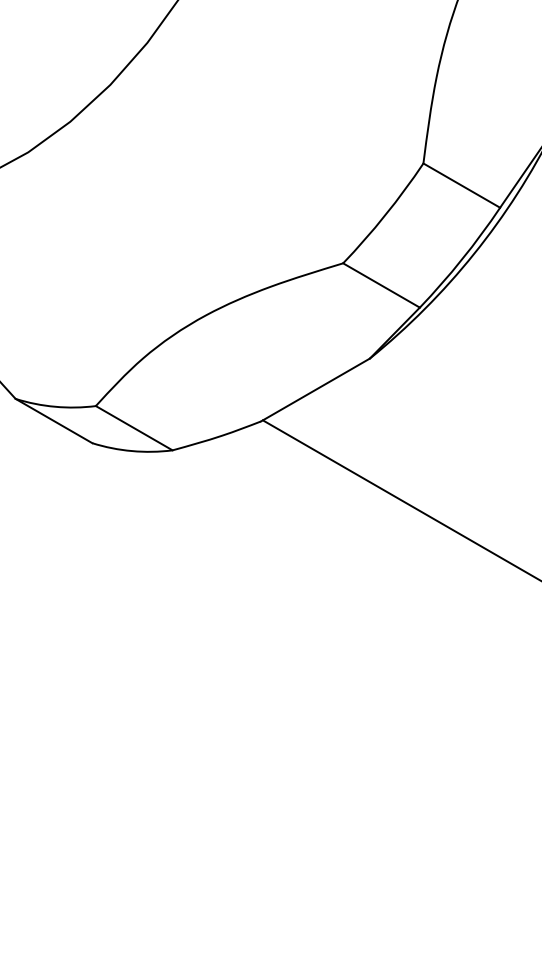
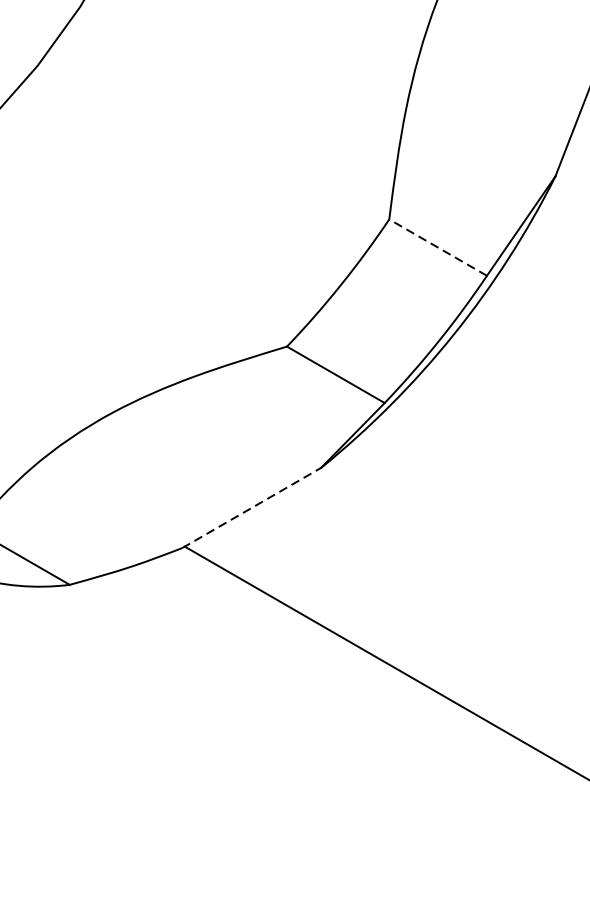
line: (461, 185) -> (437, 247), solid -> dashed
line: (315, 390) -> (251, 508), solid -> dashed

